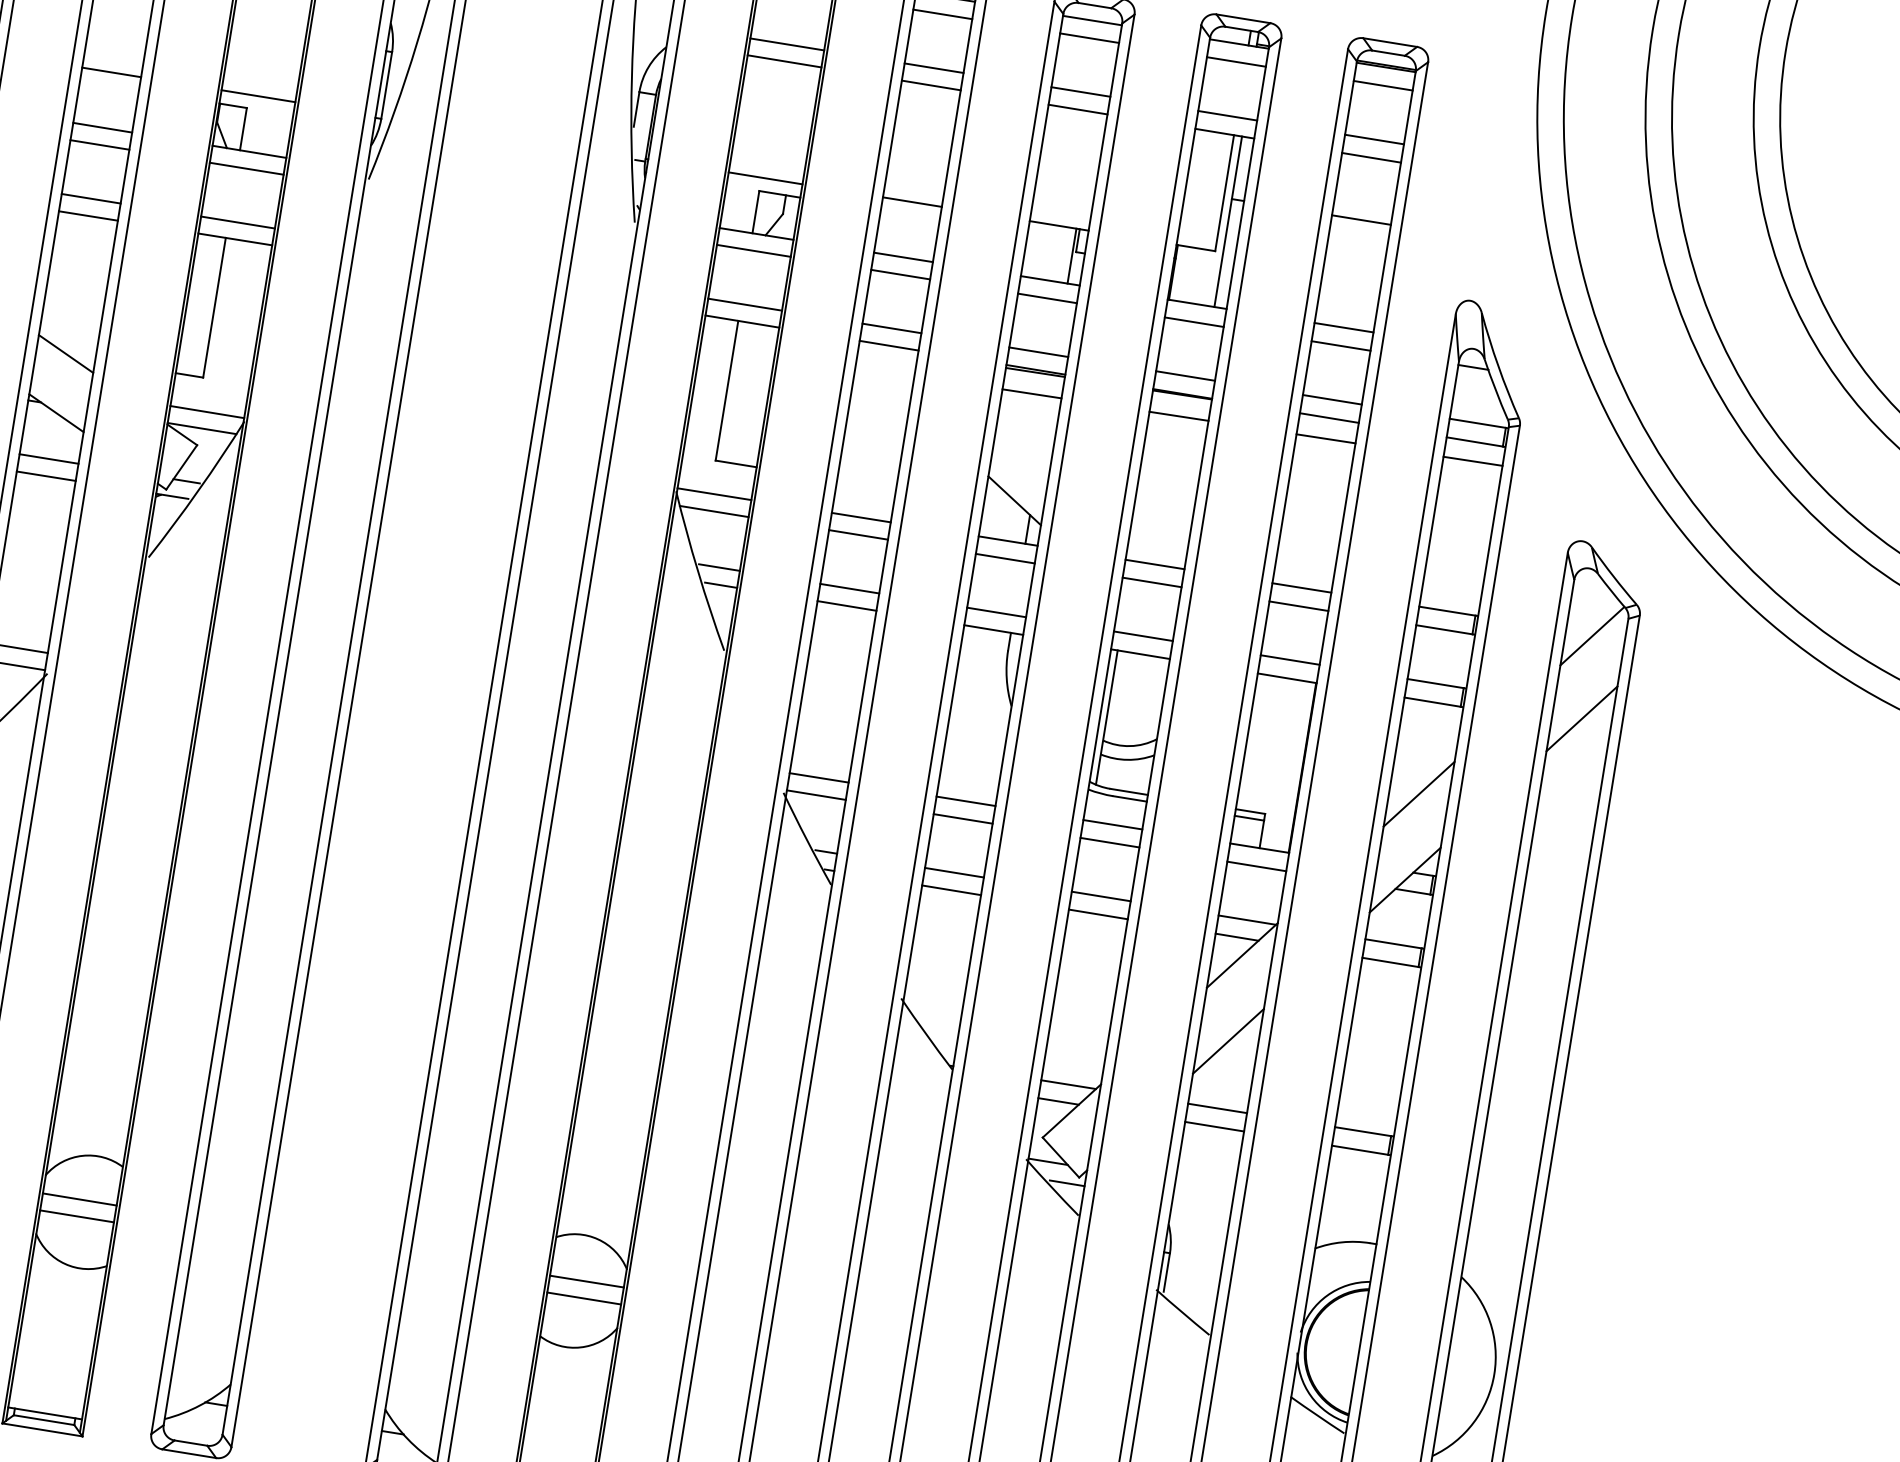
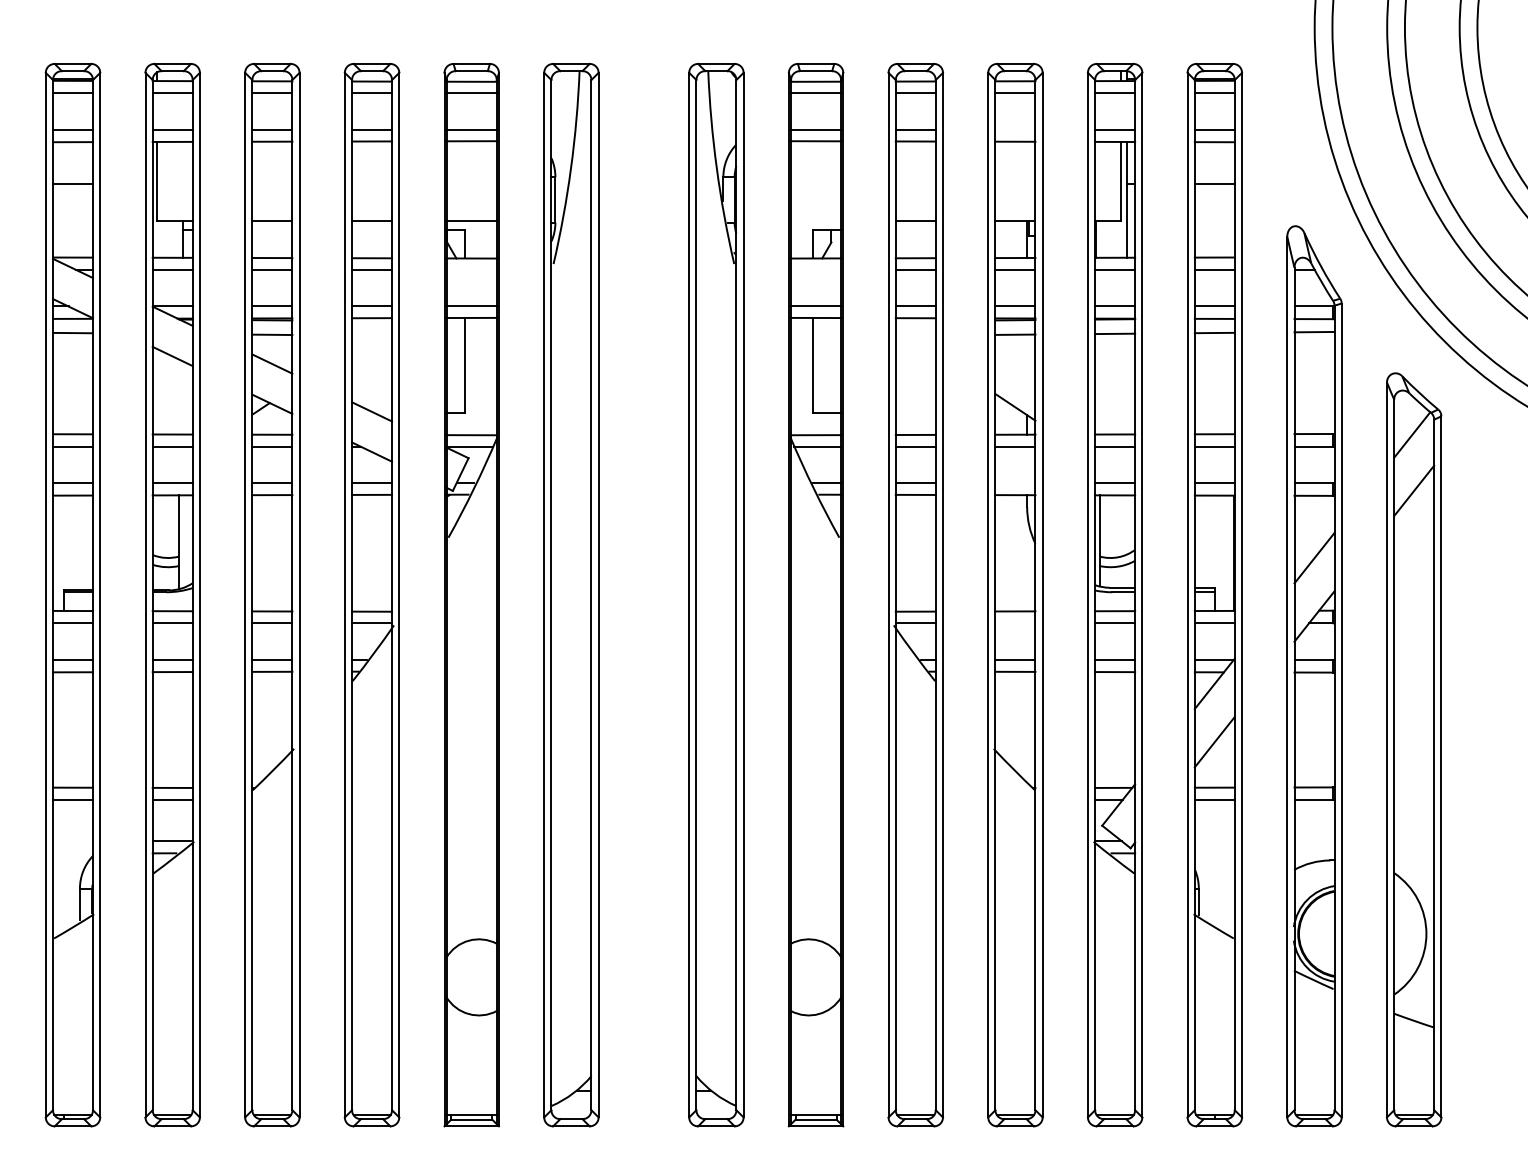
line: (1081, 91) -> (1015, 129), removed
line: (246, 167) -> (471, 269), removed
line: (766, 178) -> (816, 220), removed
line: (754, 250) -> (816, 269), removed
line: (996, 612) -> (1015, 483), removed
line: (963, 819) -> (1015, 623), removed
line: (79, 1198) -> (471, 969), removed
line: (76, 1216) -> (471, 981), removed
line: (587, 1281) -> (816, 969), removed
line: (584, 1298) -> (816, 981), removed

